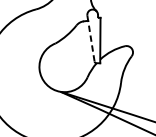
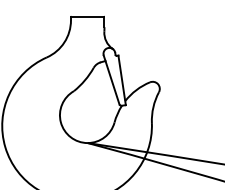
line: (90, 39) -> (111, 80), dashed -> solid

